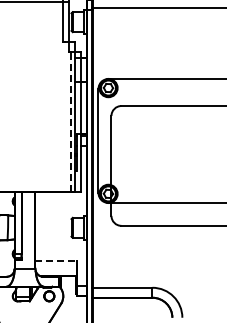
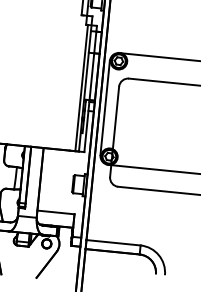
line: (70, 121) -> (81, 87), dashed -> solid
line: (55, 260) -> (55, 212), dashed -> solid

